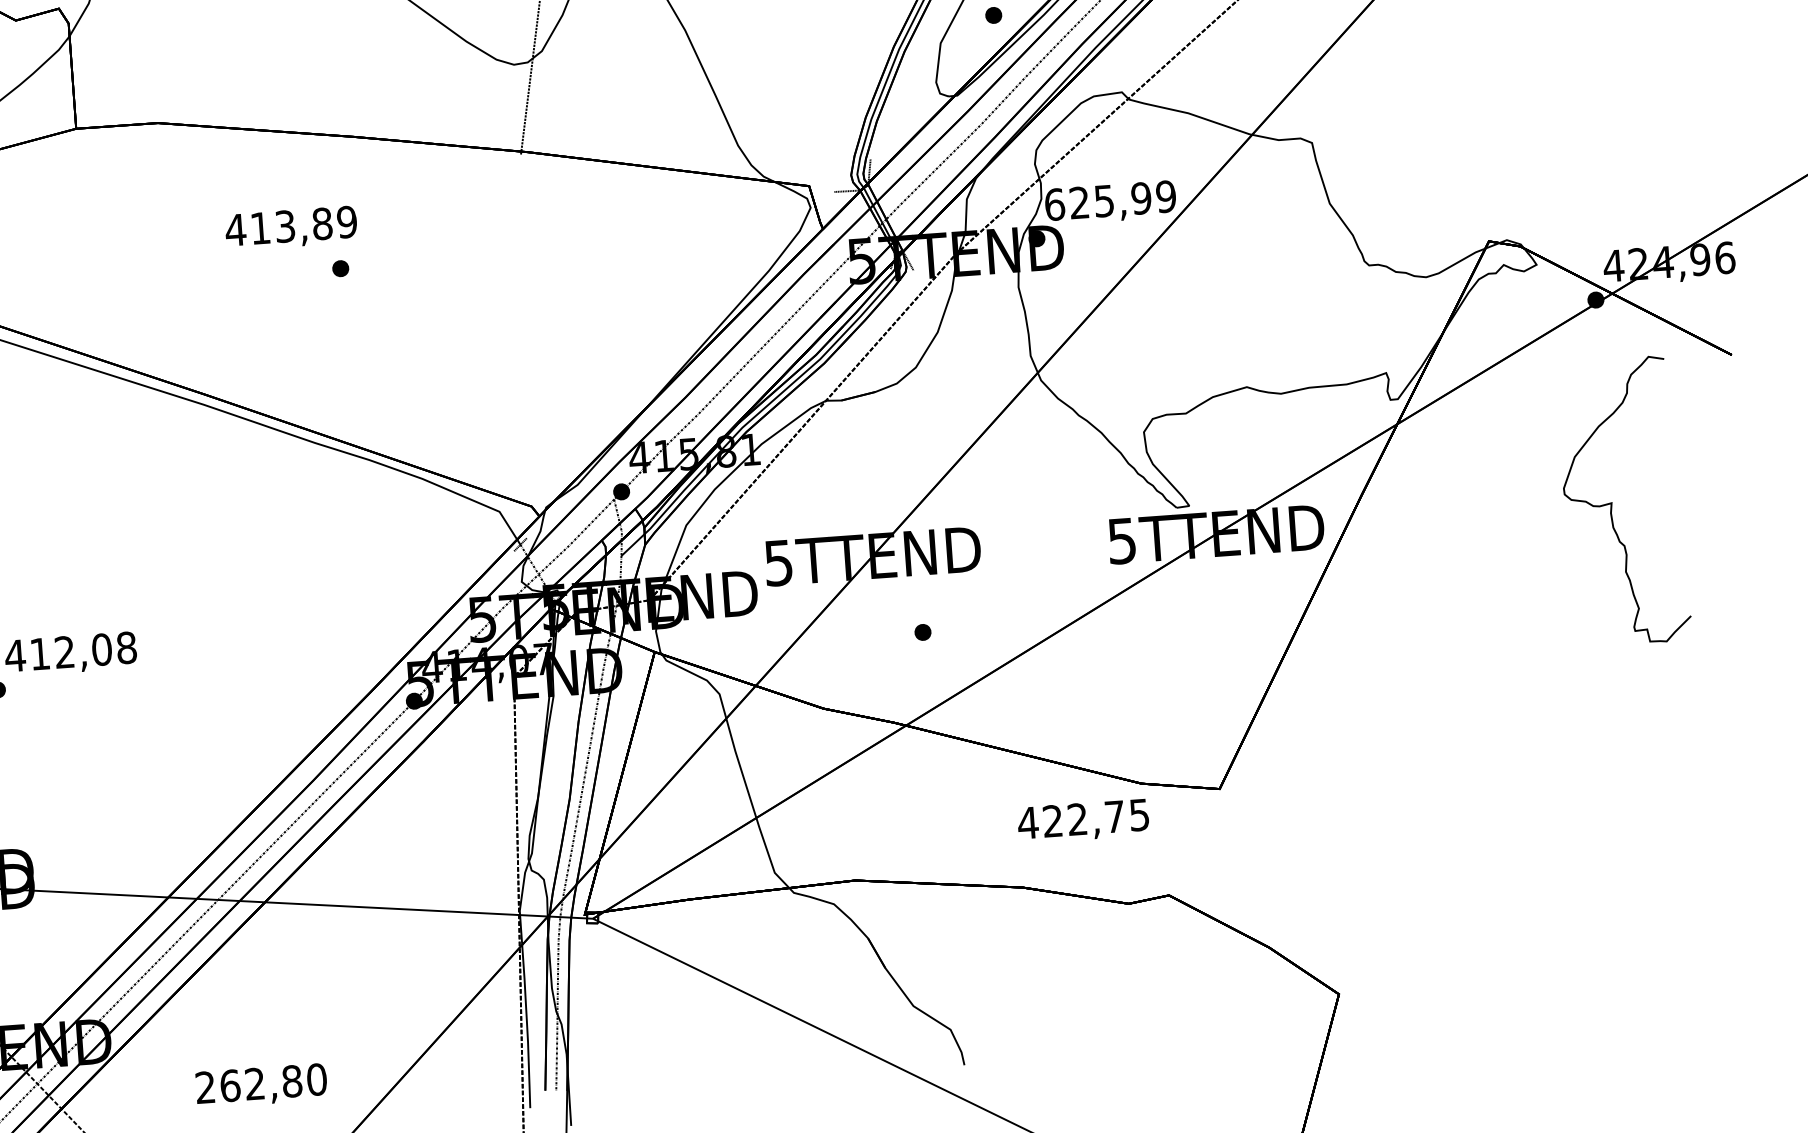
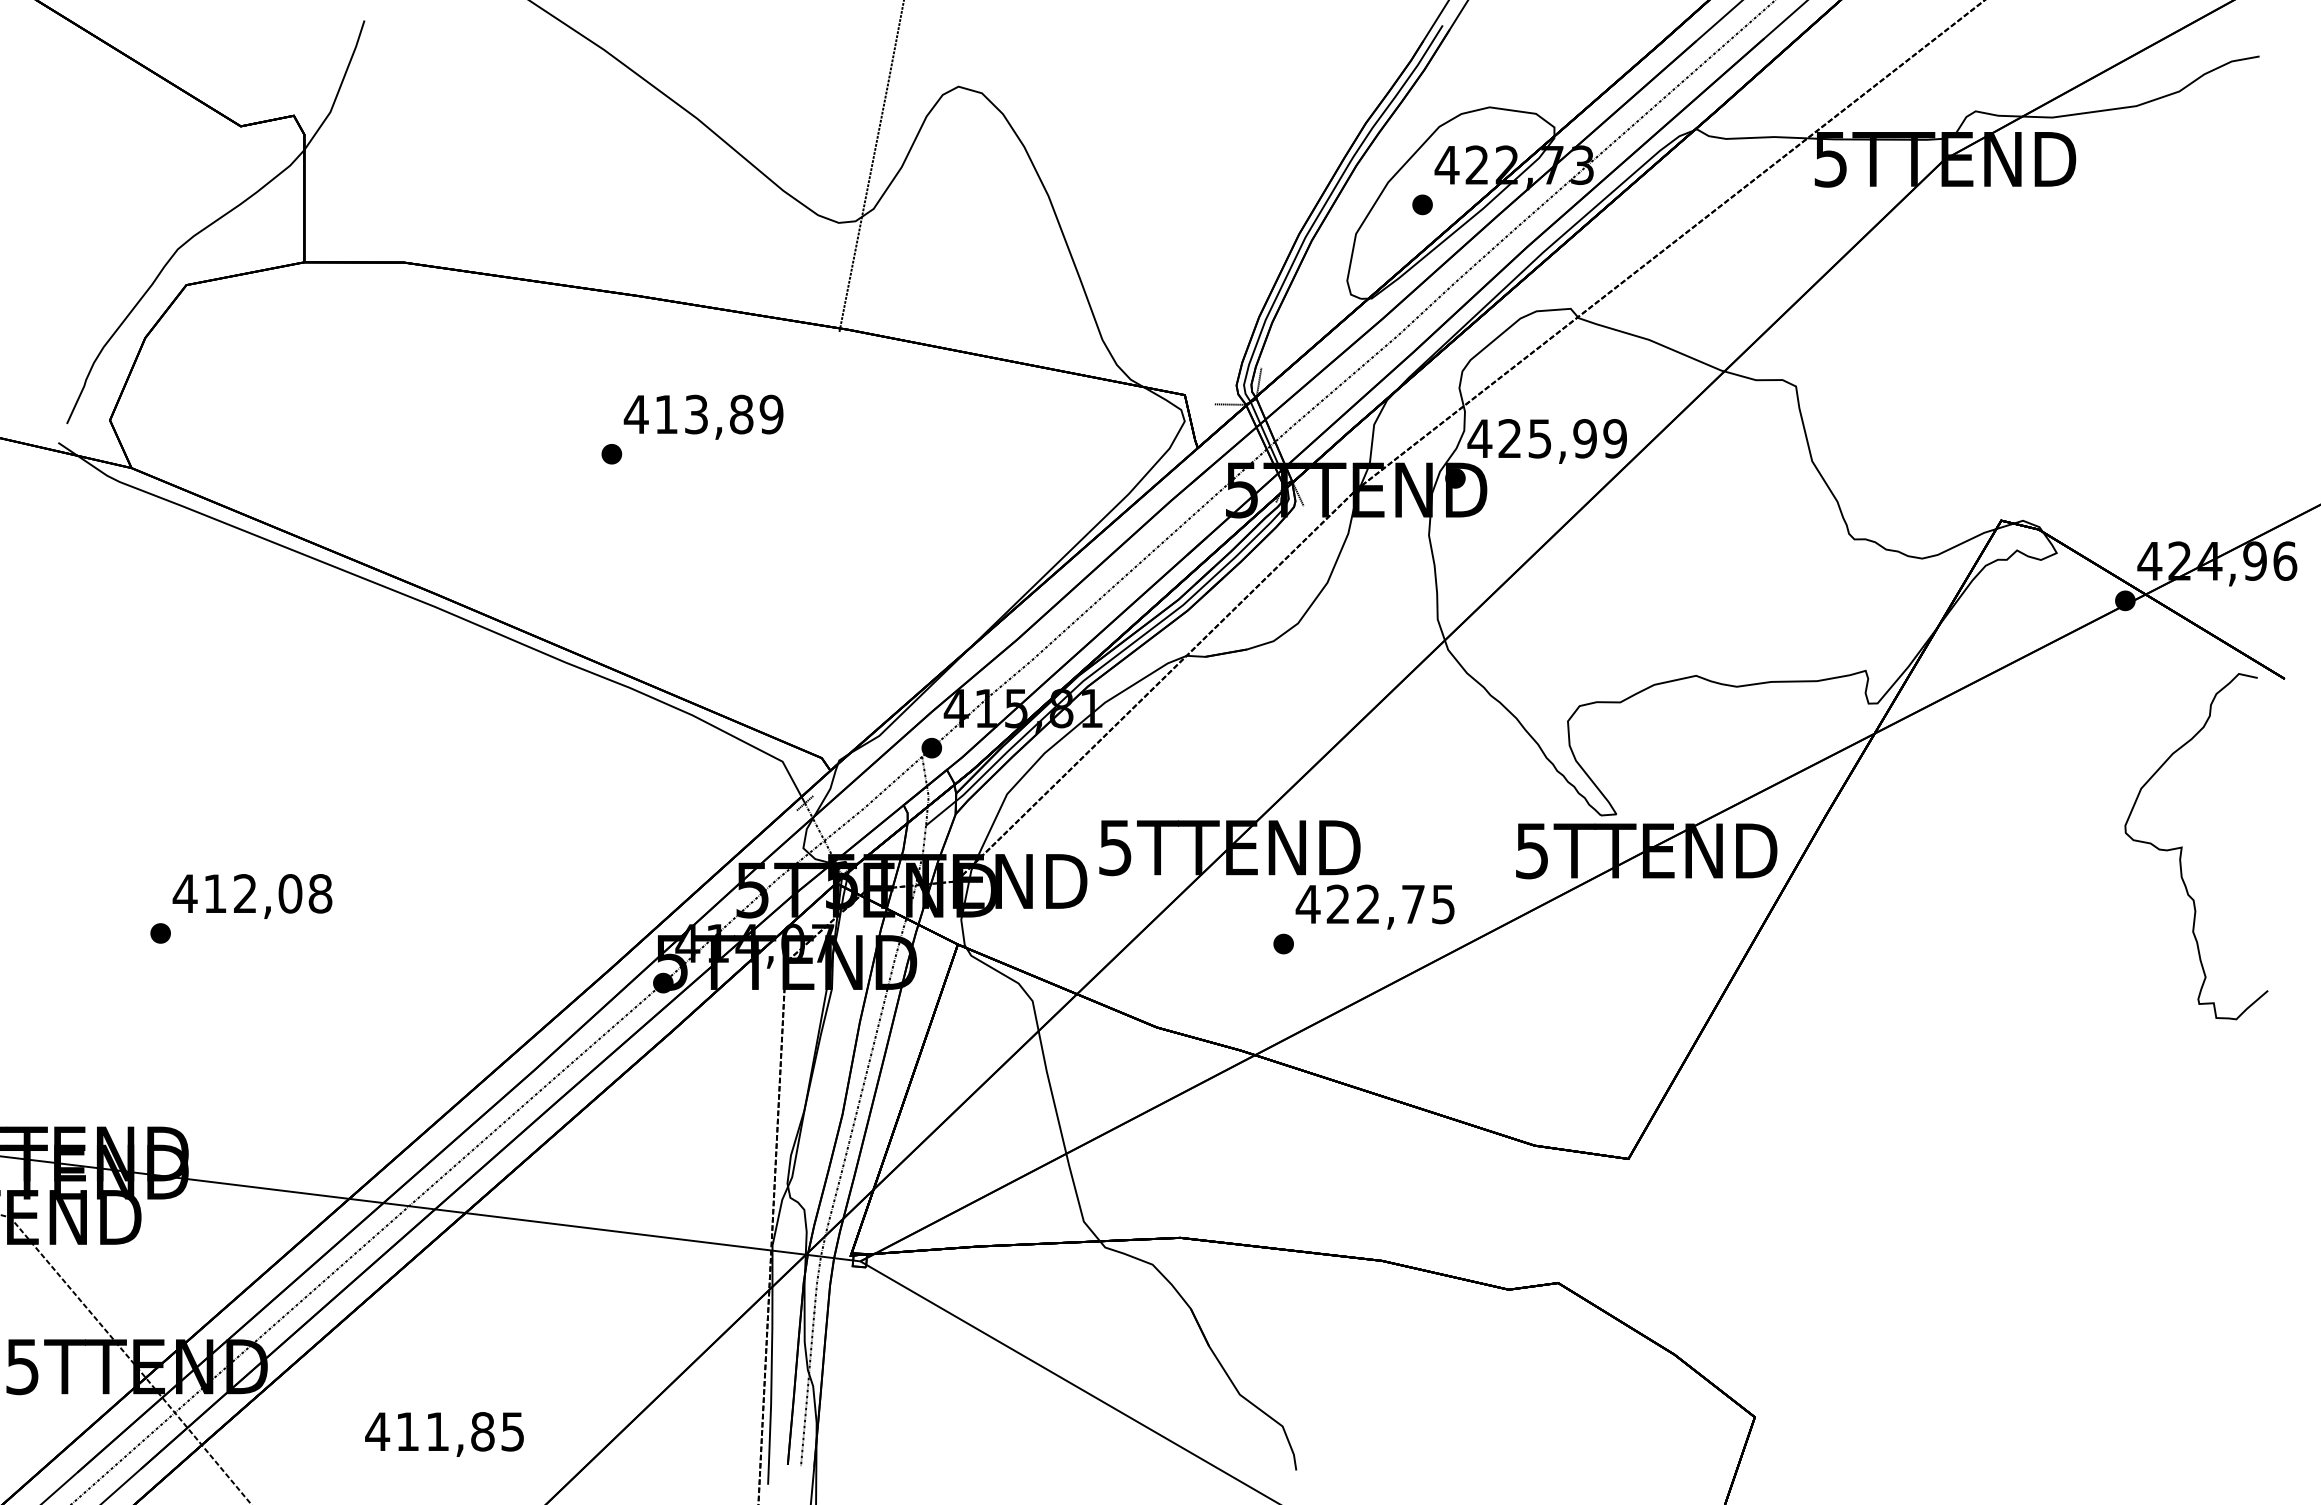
text: (1054, 204) -> (1479, 438), 625,99 -> 425,99
text: (291, 227) -> (703, 416), moved
curve: (1612, 502) -> (2182, 846), moved
text: (1082, 820) -> (1374, 906), moved
text: (260, 1083) -> (444, 1431), 262,80 -> 411,85

